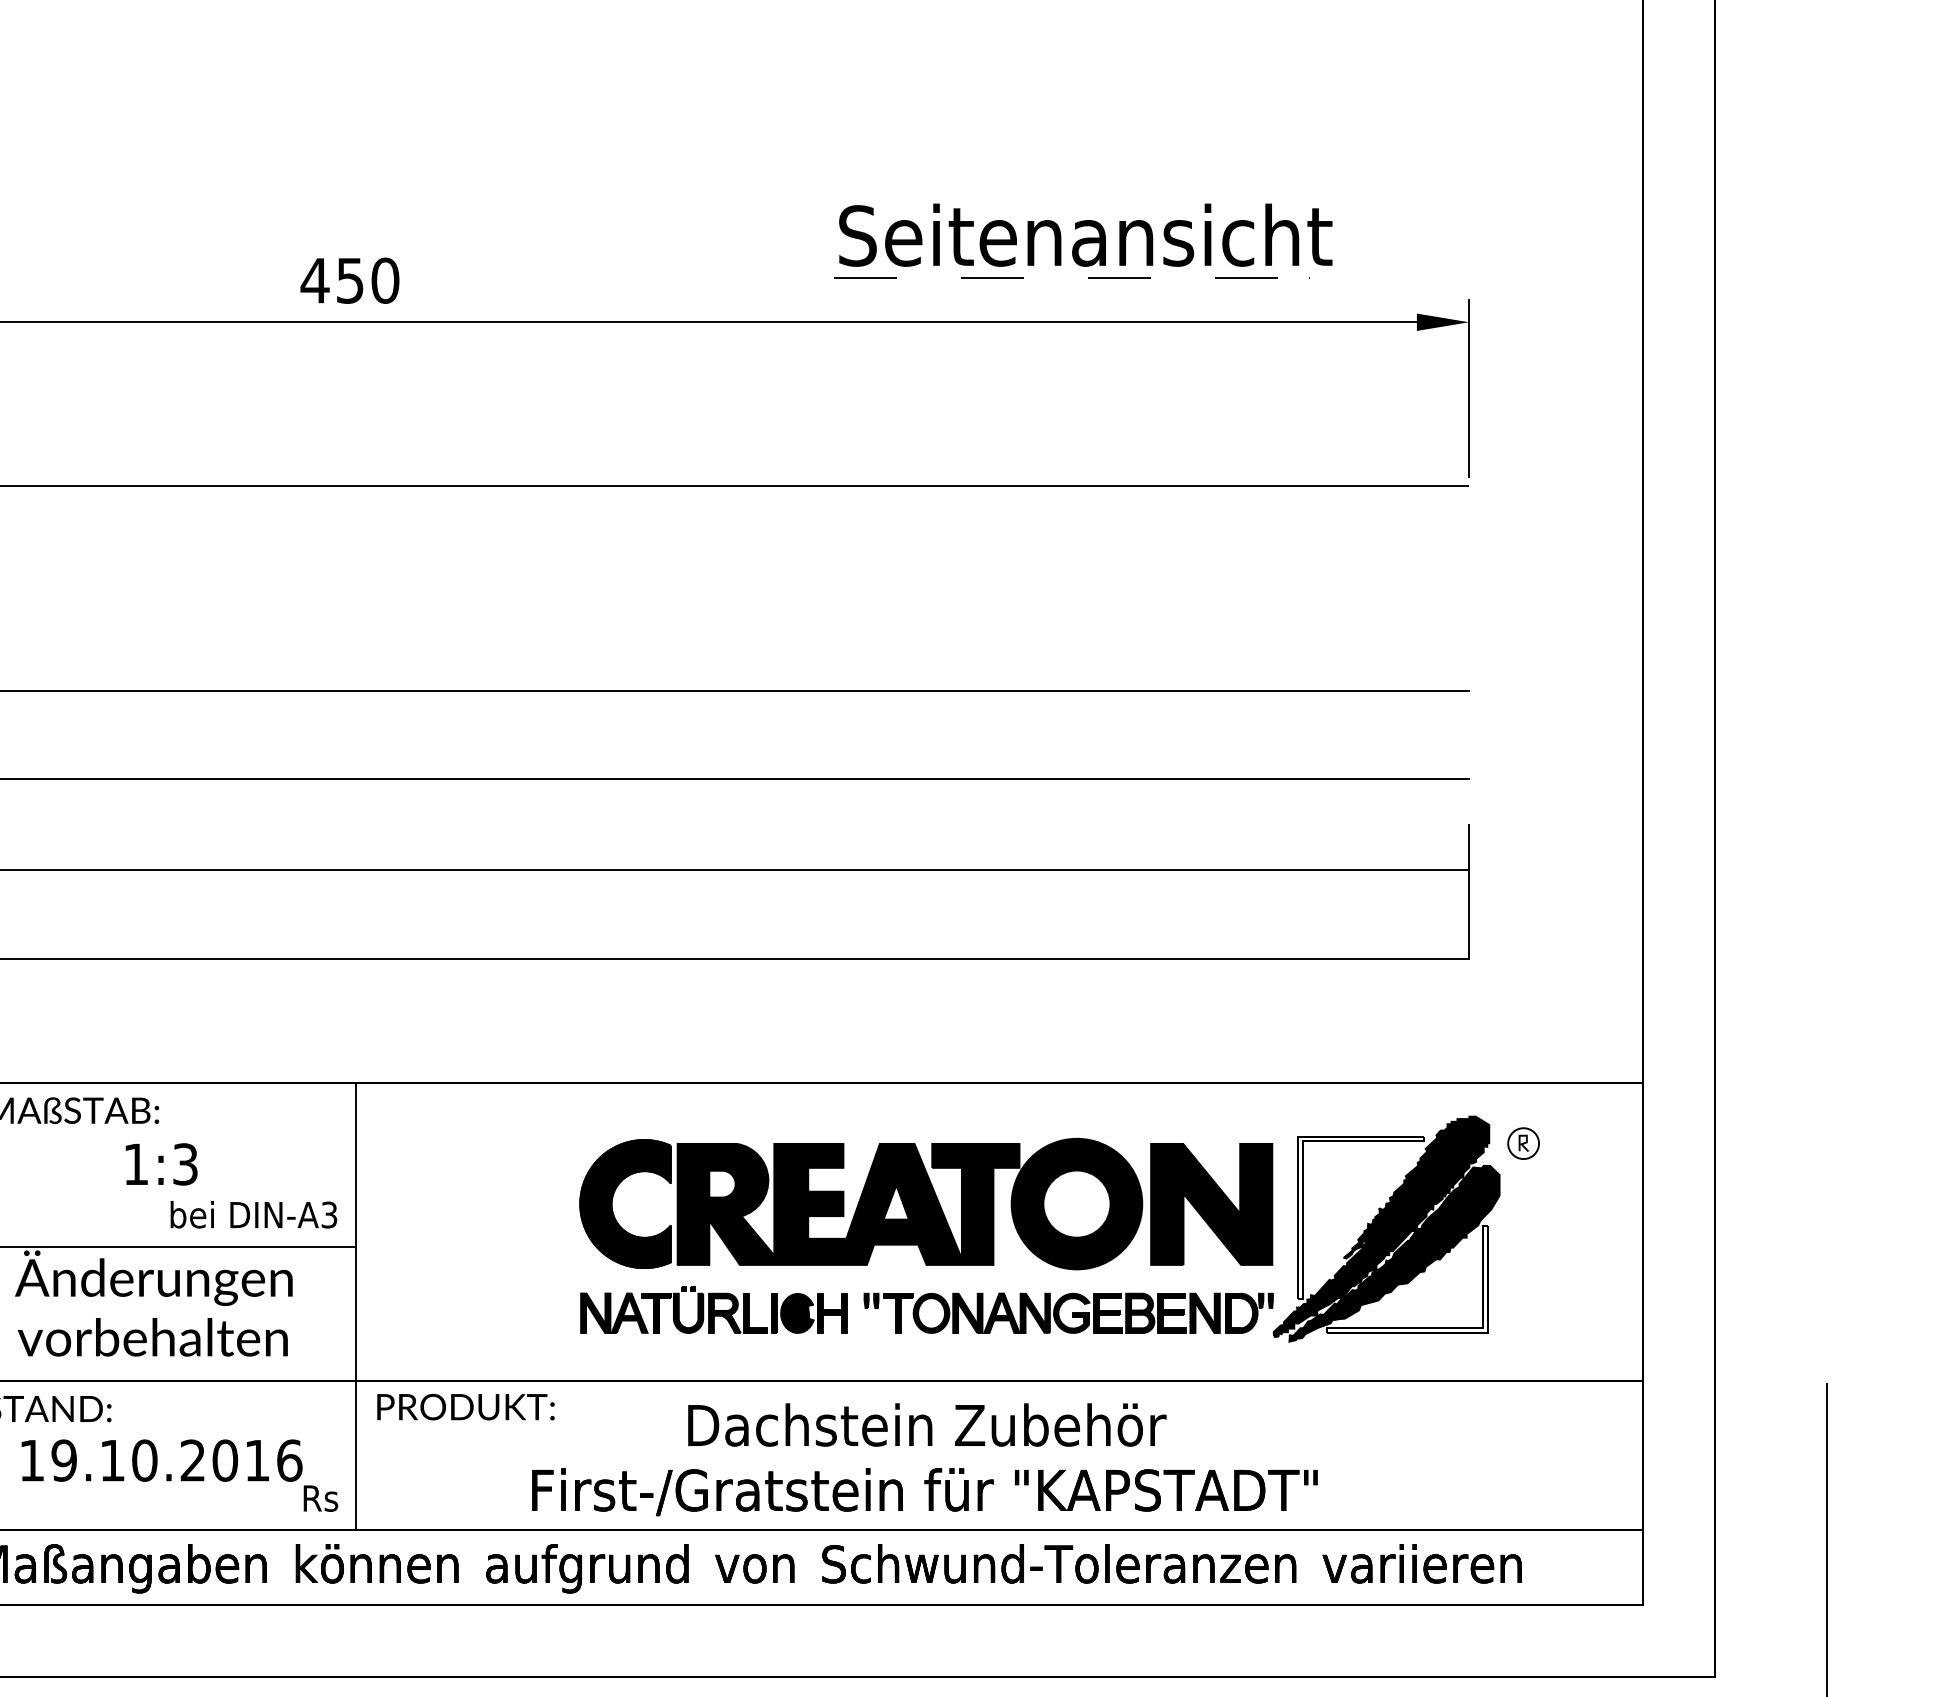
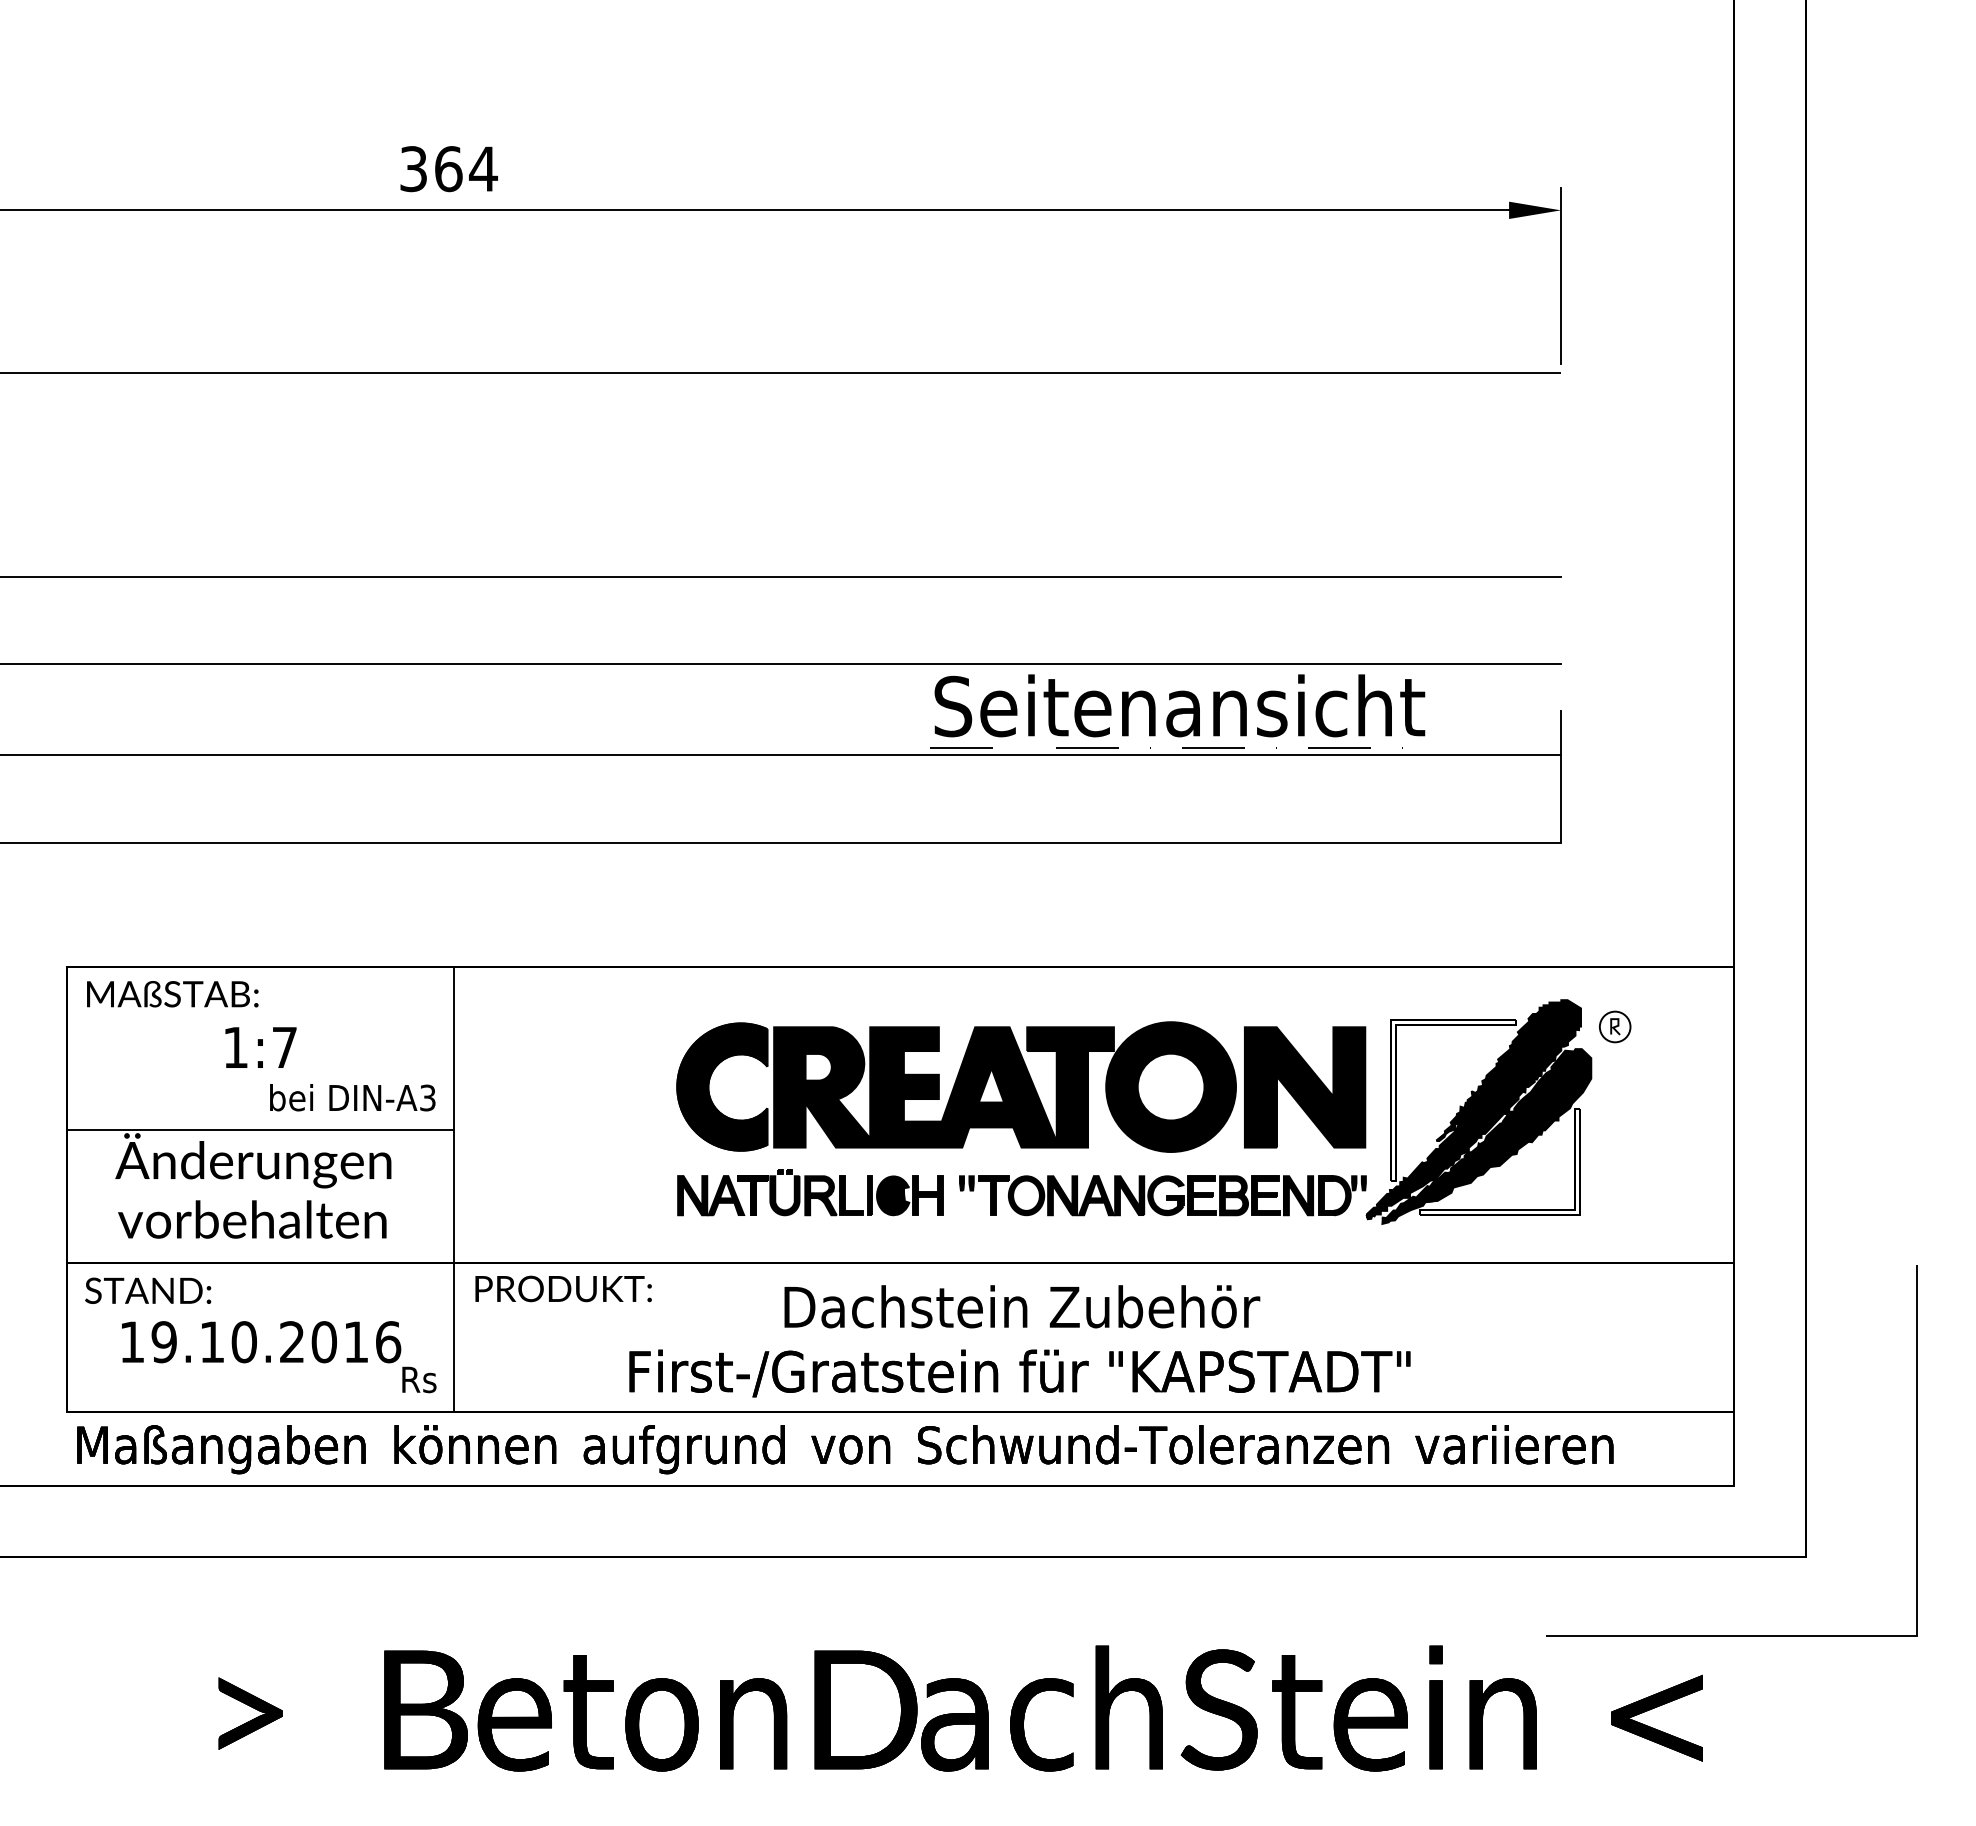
part: (1083, 240) -> (1177, 711), moved
text: (350, 281) -> (448, 169), 450 -> 364
text: (185, 1164) -> (284, 1047), 1:3 -> 1:7

